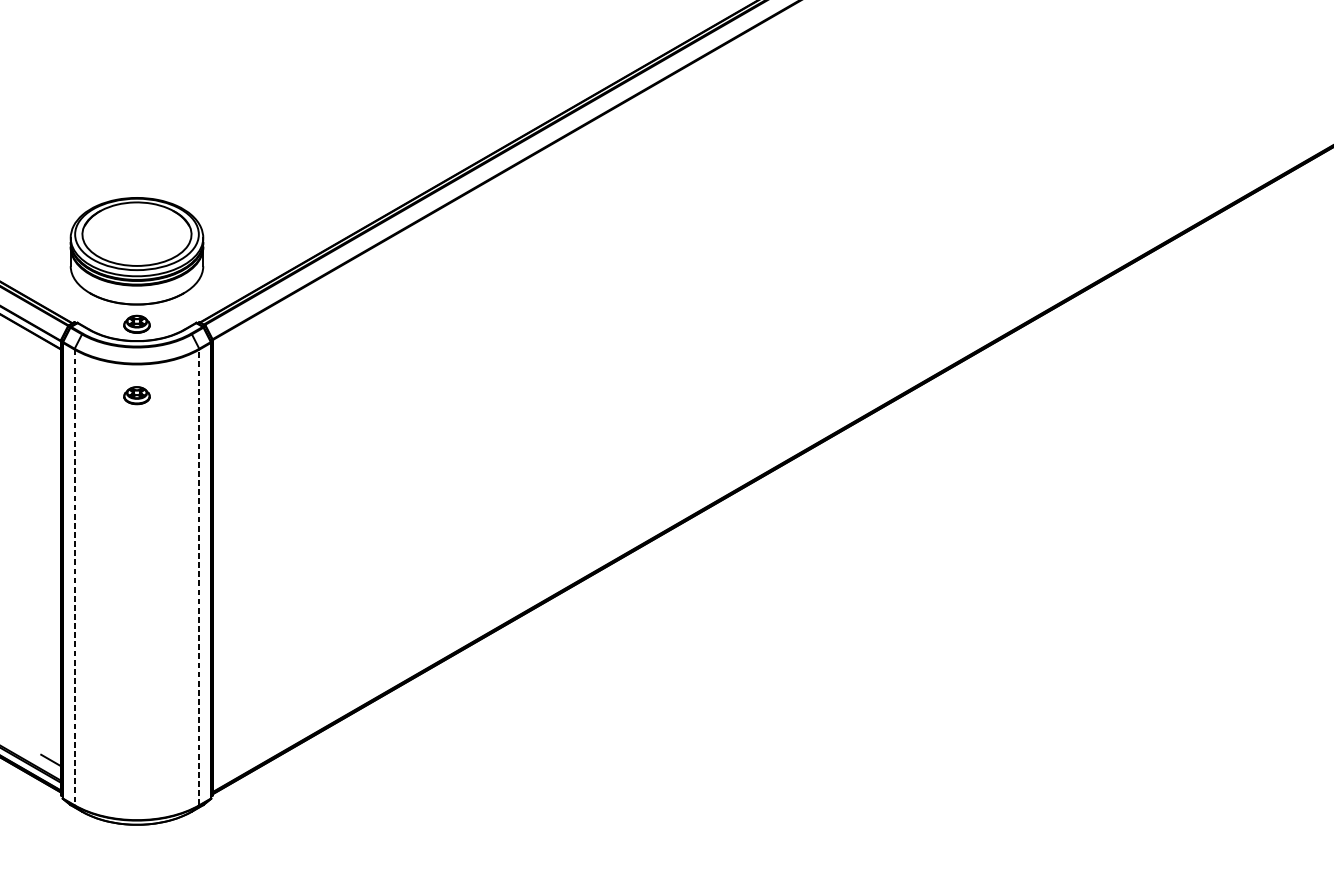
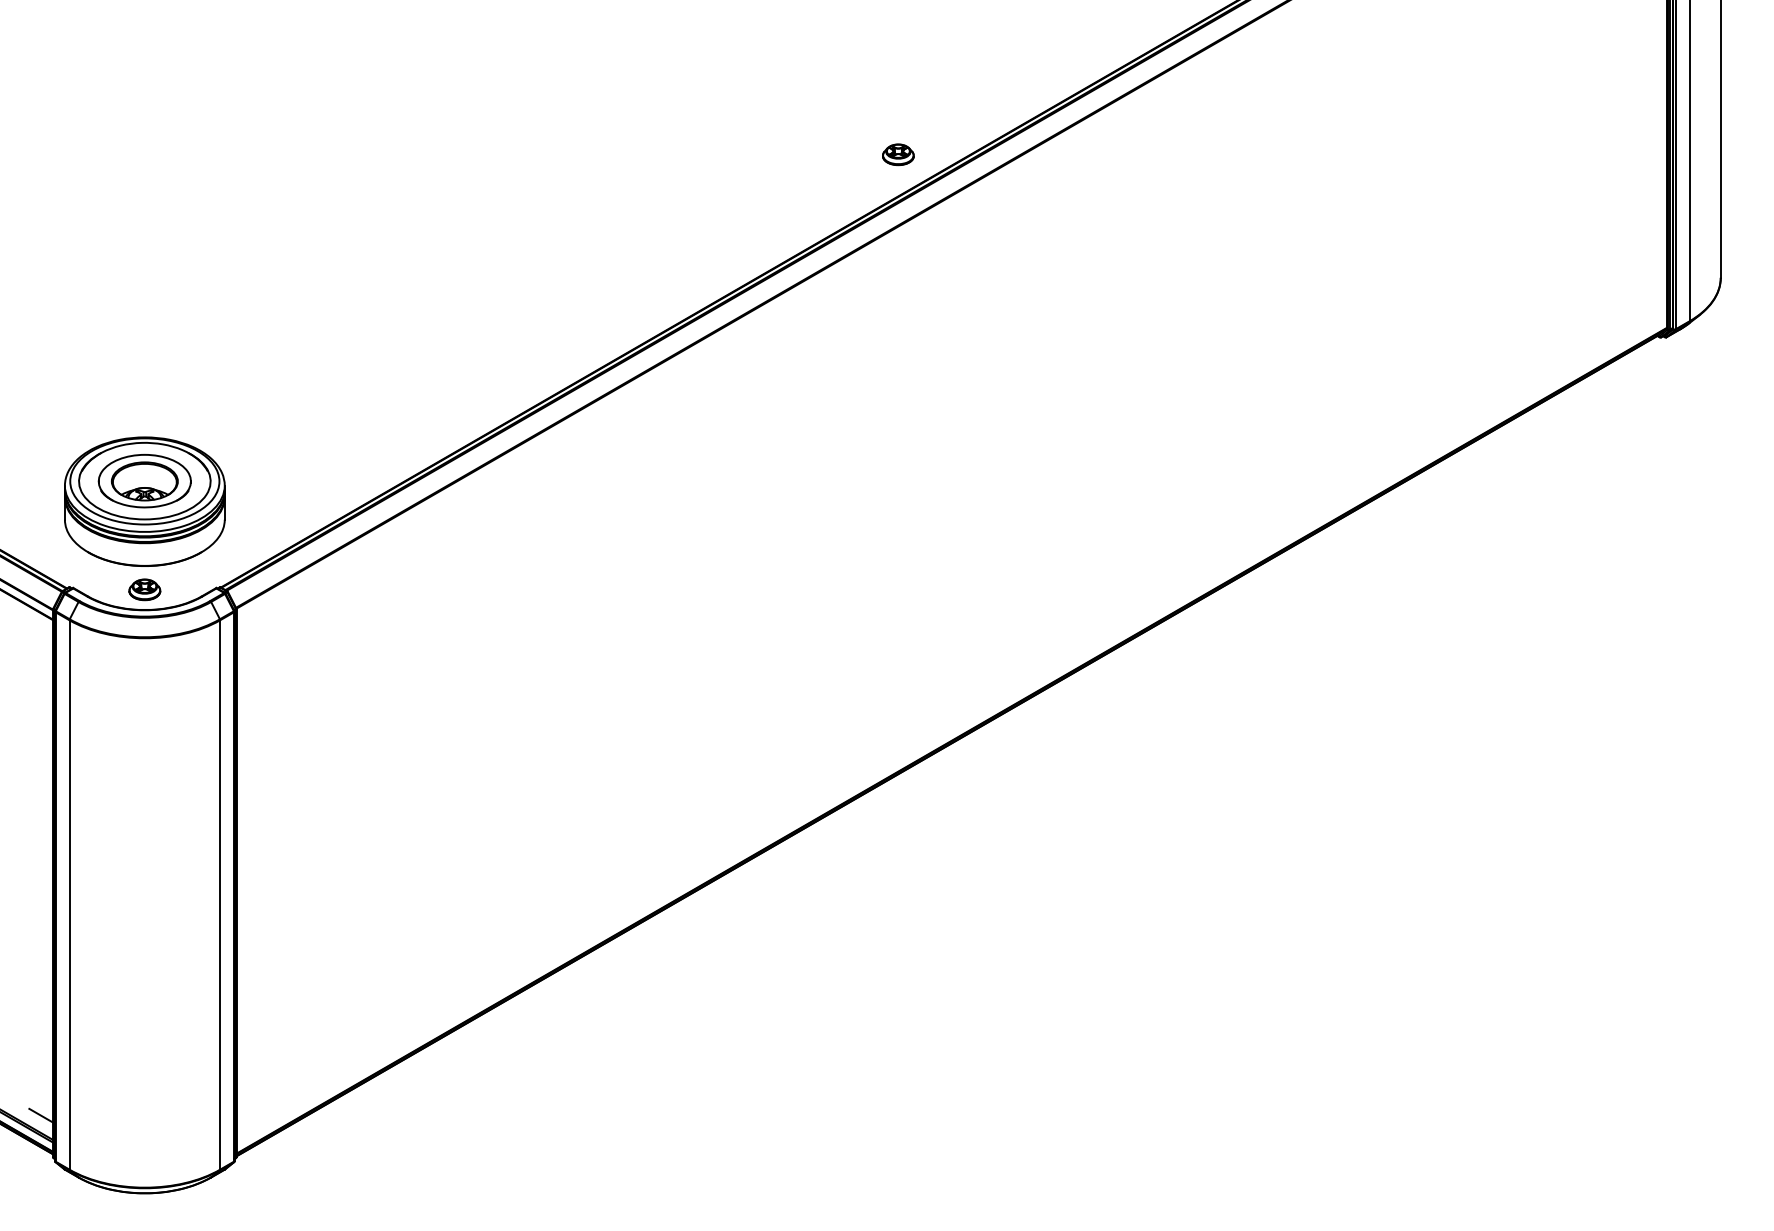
part: (136, 234) -> (144, 481), added
part: (136, 395) -> (144, 675), removed
line: (74, 576) -> (69, 894), dashed -> solid
line: (199, 576) -> (220, 894), dashed -> solid

